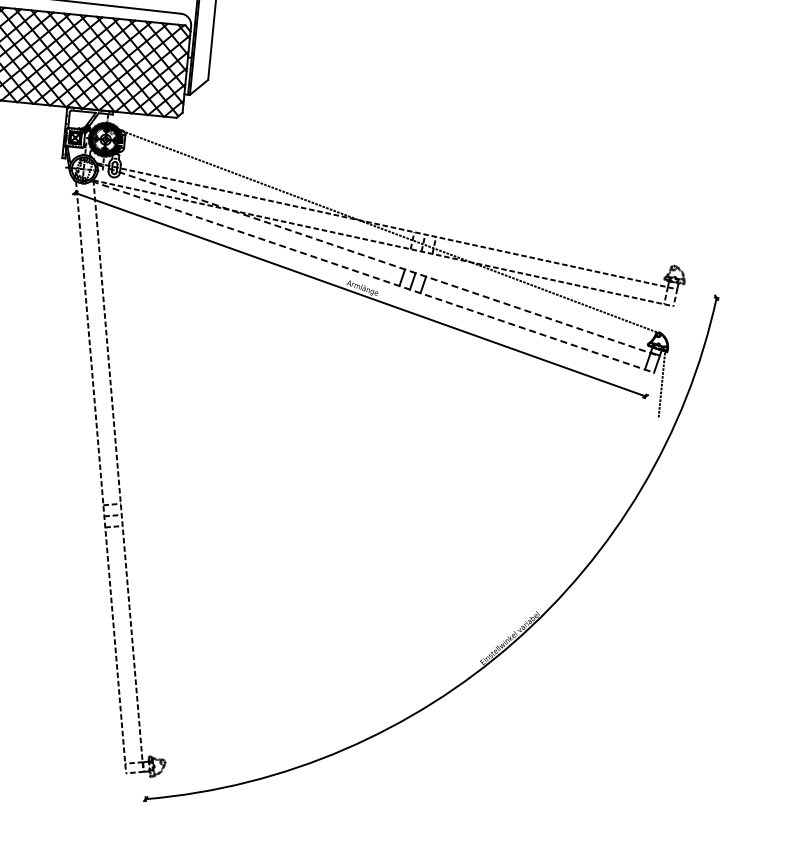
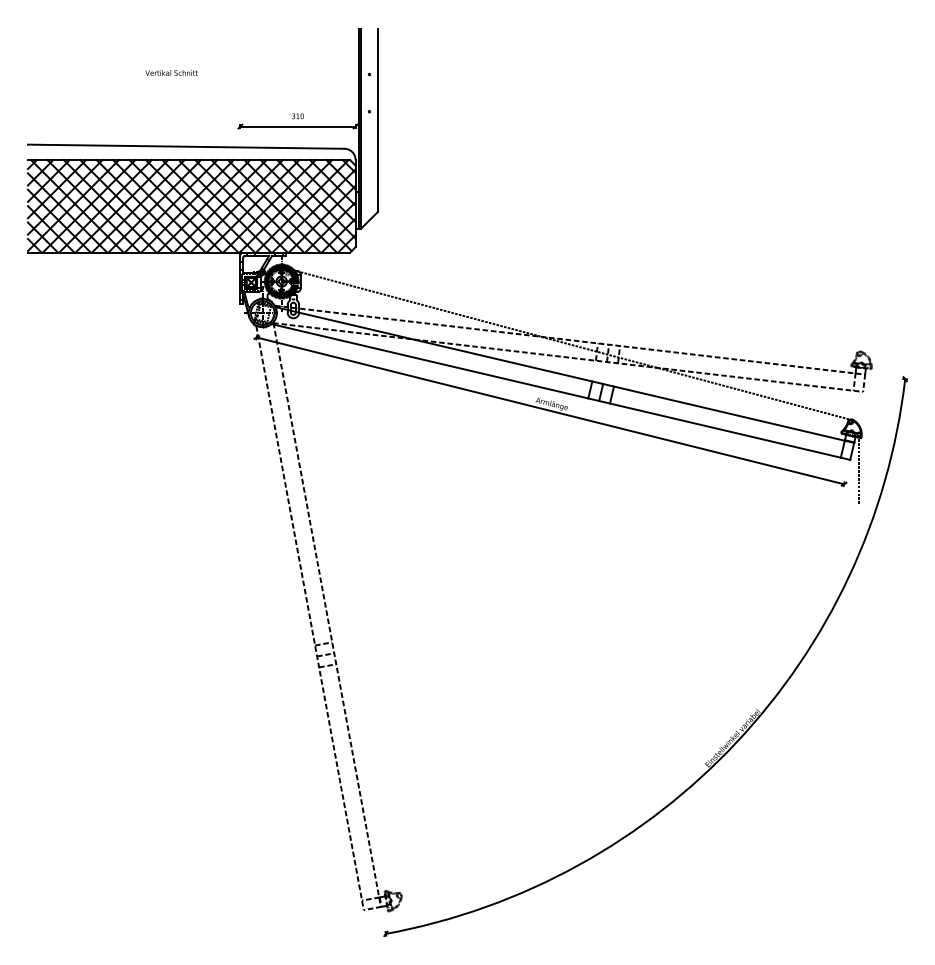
line: (378, 260) -> (565, 375), dashed -> solid
line: (373, 277) -> (561, 392), dashed -> solid

